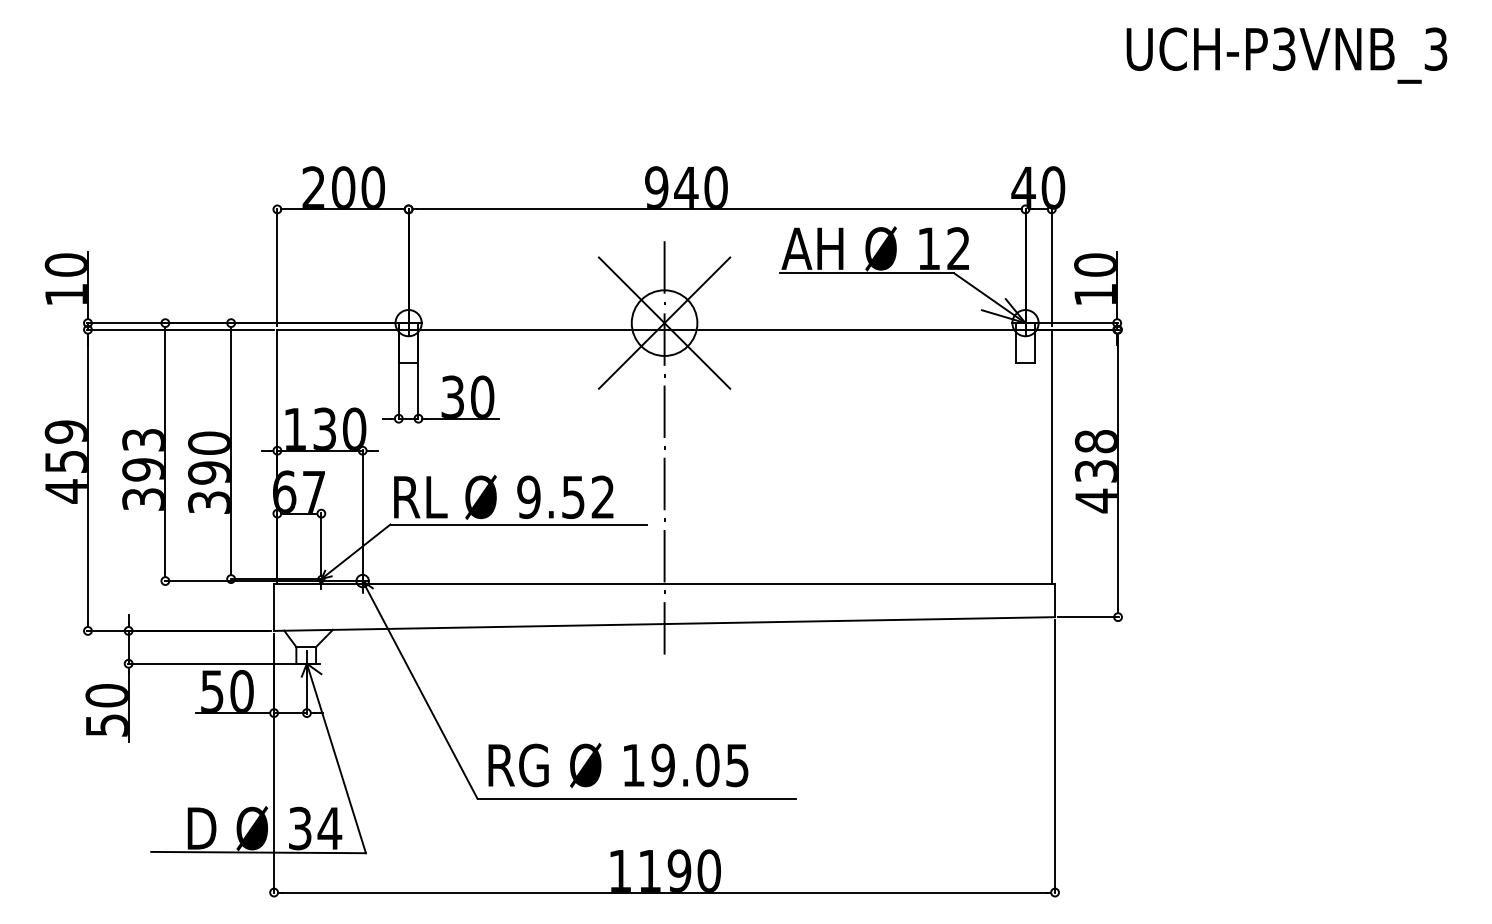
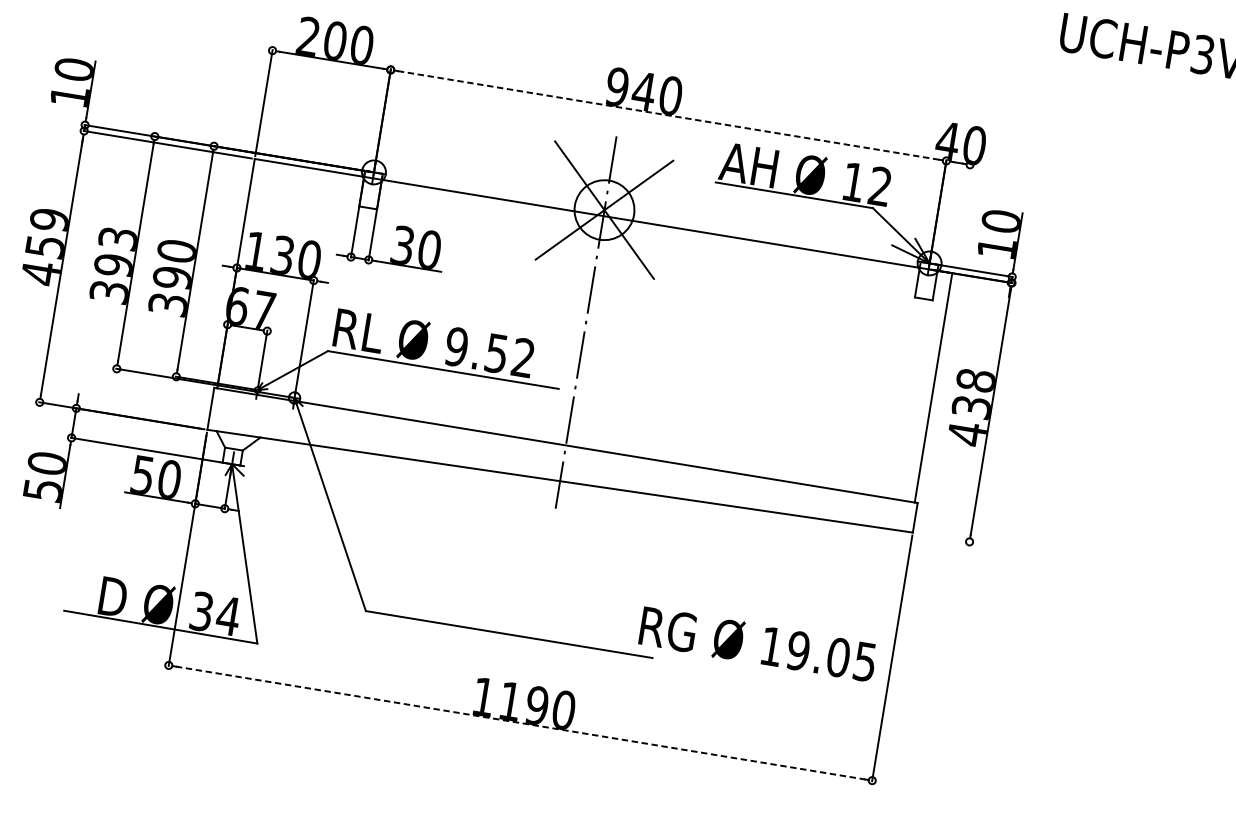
line: (717, 209) -> (668, 115), solid -> dashed
line: (1051, 267) -> (961, 217), removed
line: (1088, 617) -> (942, 537), removed
text: (618, 764) -> (758, 643), moved
line: (664, 892) -> (520, 722), solid -> dashed

